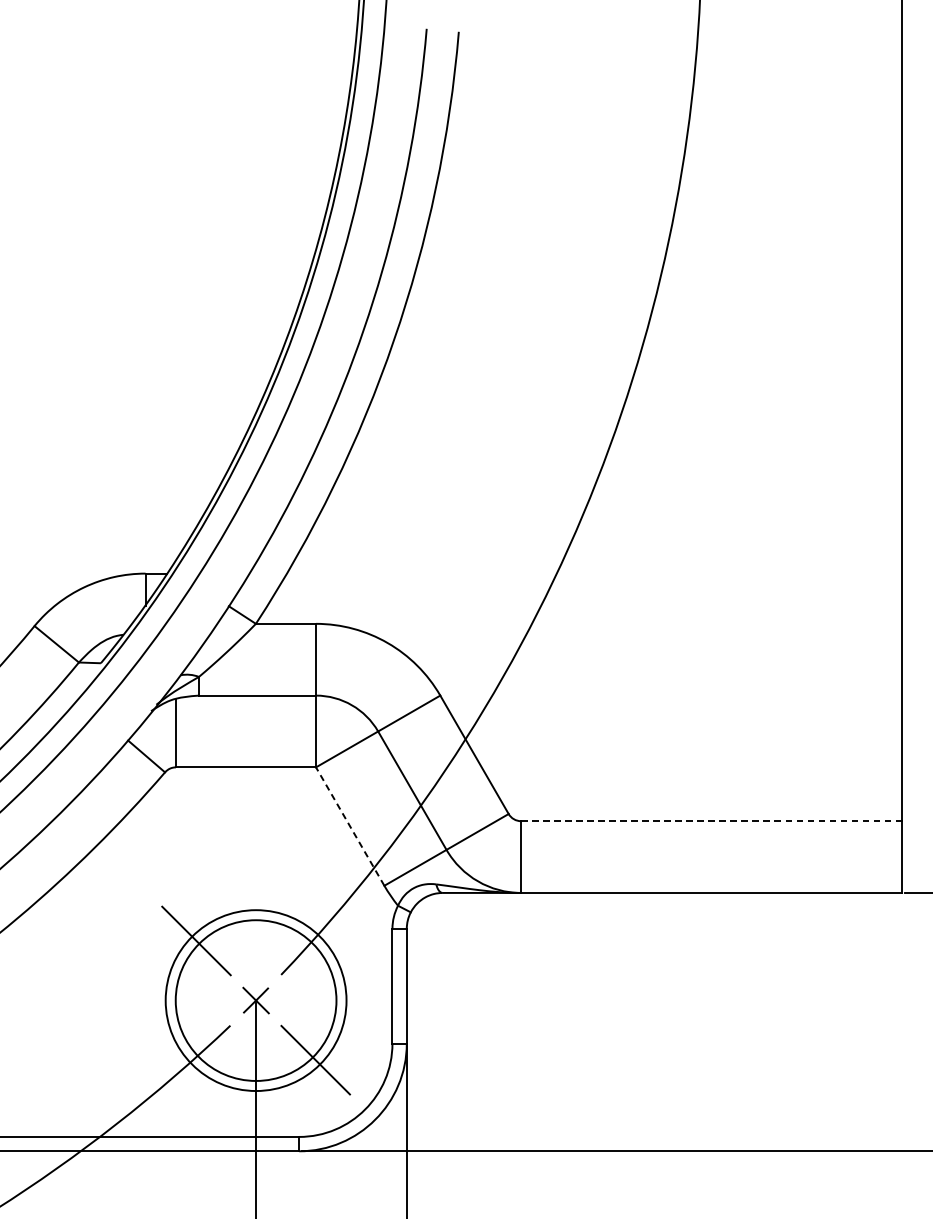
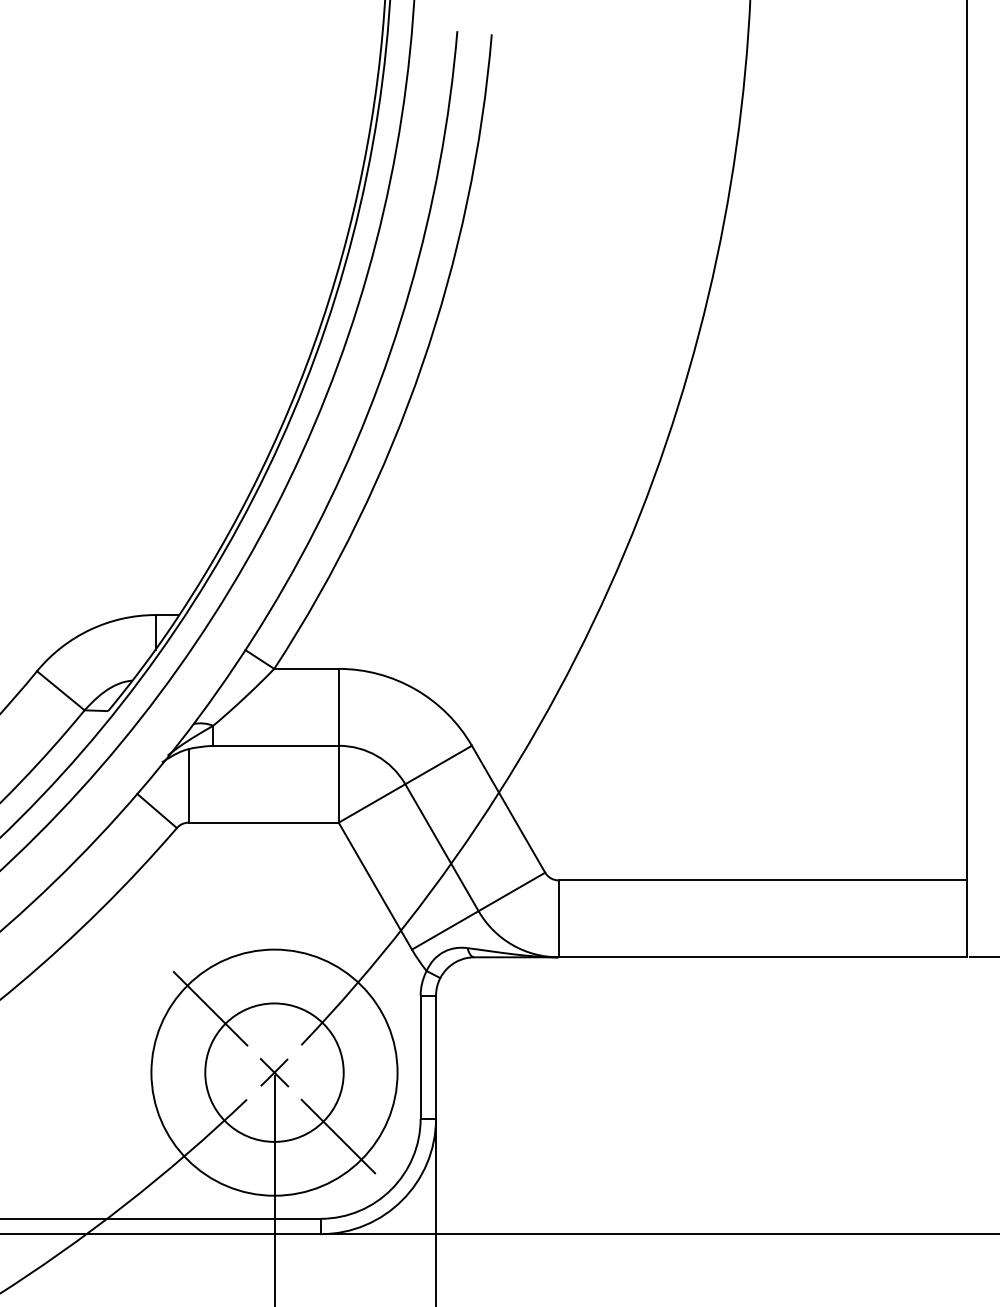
line: (712, 821) -> (763, 880), dashed -> solid
line: (350, 825) -> (375, 885), dashed -> solid
circle: (256, 1000) -> (274, 1072), size x0.71
circle: (256, 1000) -> (274, 1072), size x1.43

